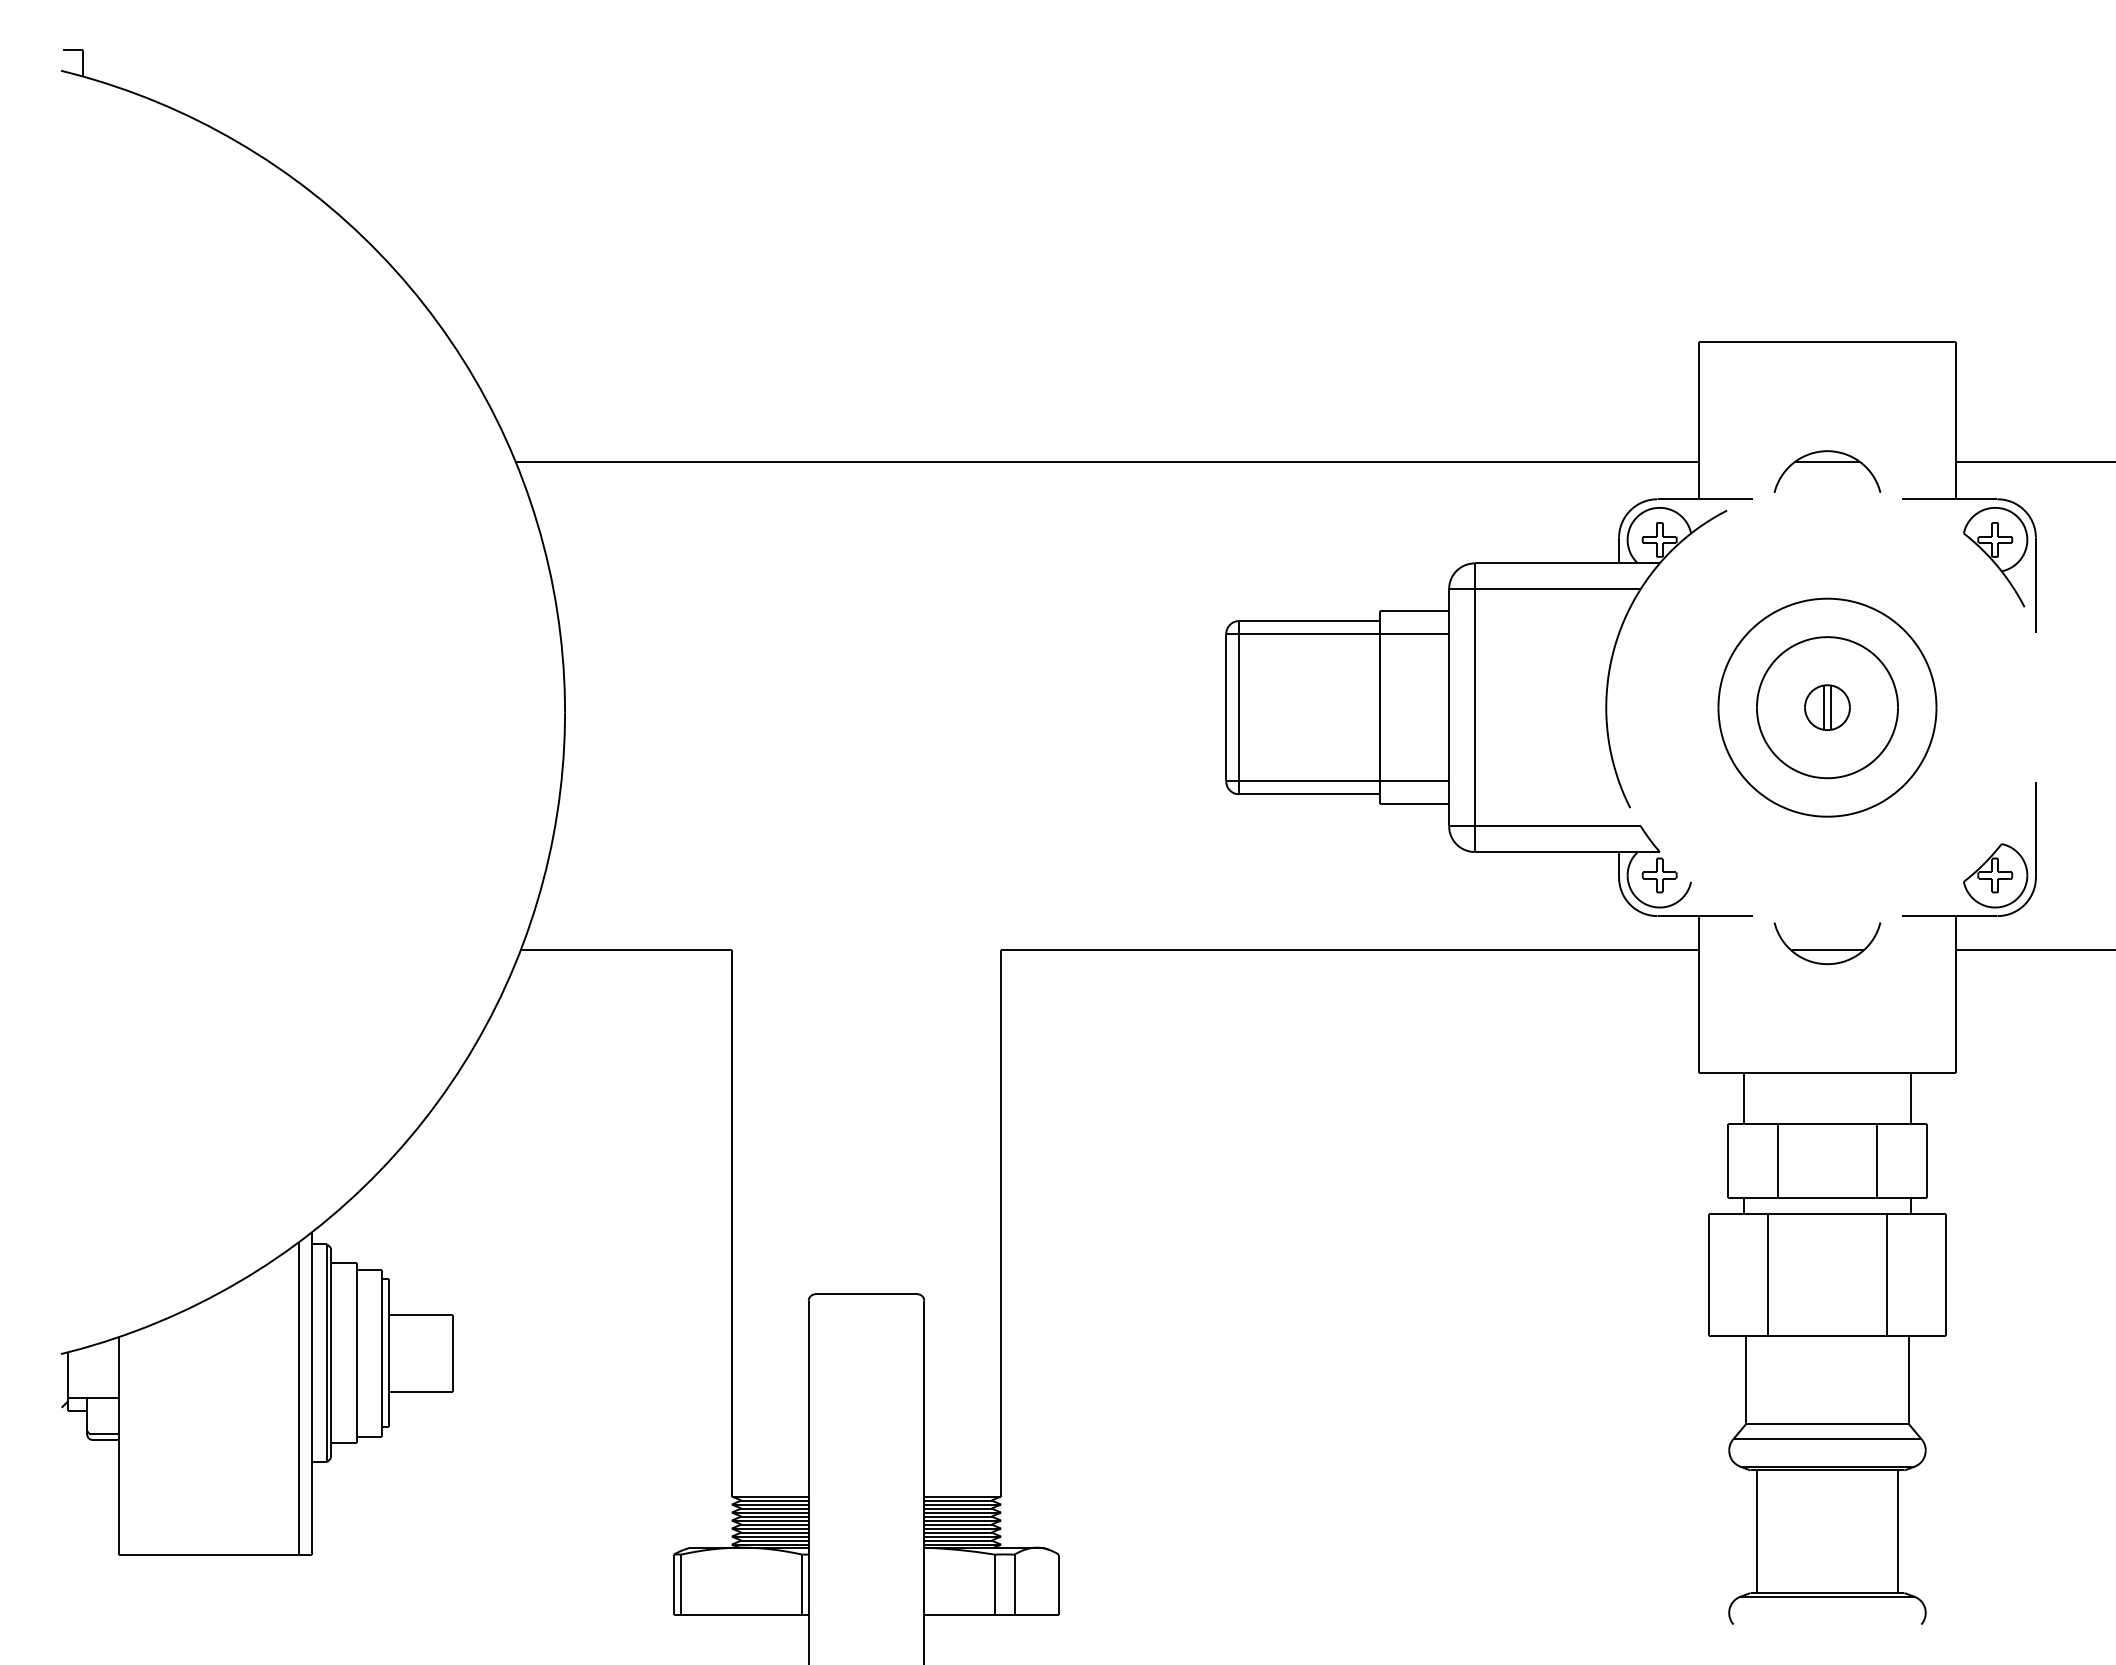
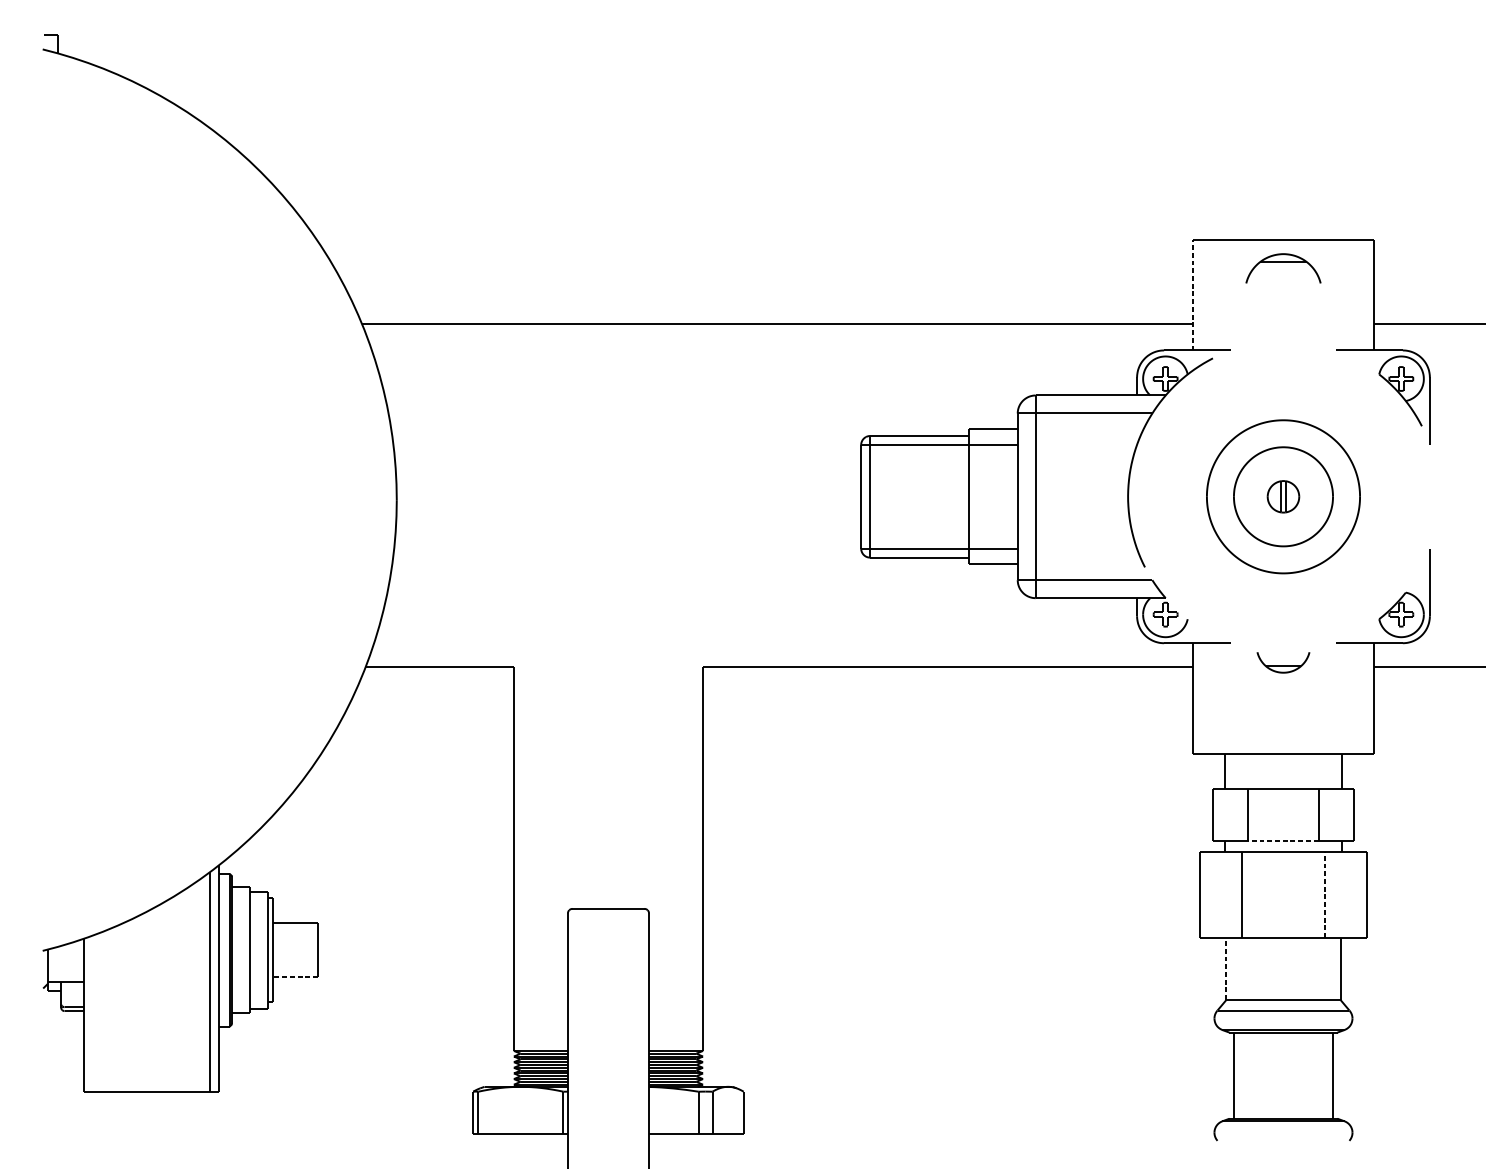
line: (1699, 420) -> (1193, 295), solid -> dashed
part: (1827, 462) -> (1283, 262), moved
part: (1827, 943) -> (1283, 662), size x0.7
line: (1827, 1197) -> (1283, 840), solid -> dashed
line: (1886, 1274) -> (1324, 894), solid -> dashed
line: (1746, 1379) -> (1226, 968), solid -> dashed
line: (420, 1391) -> (295, 977), solid -> dashed

